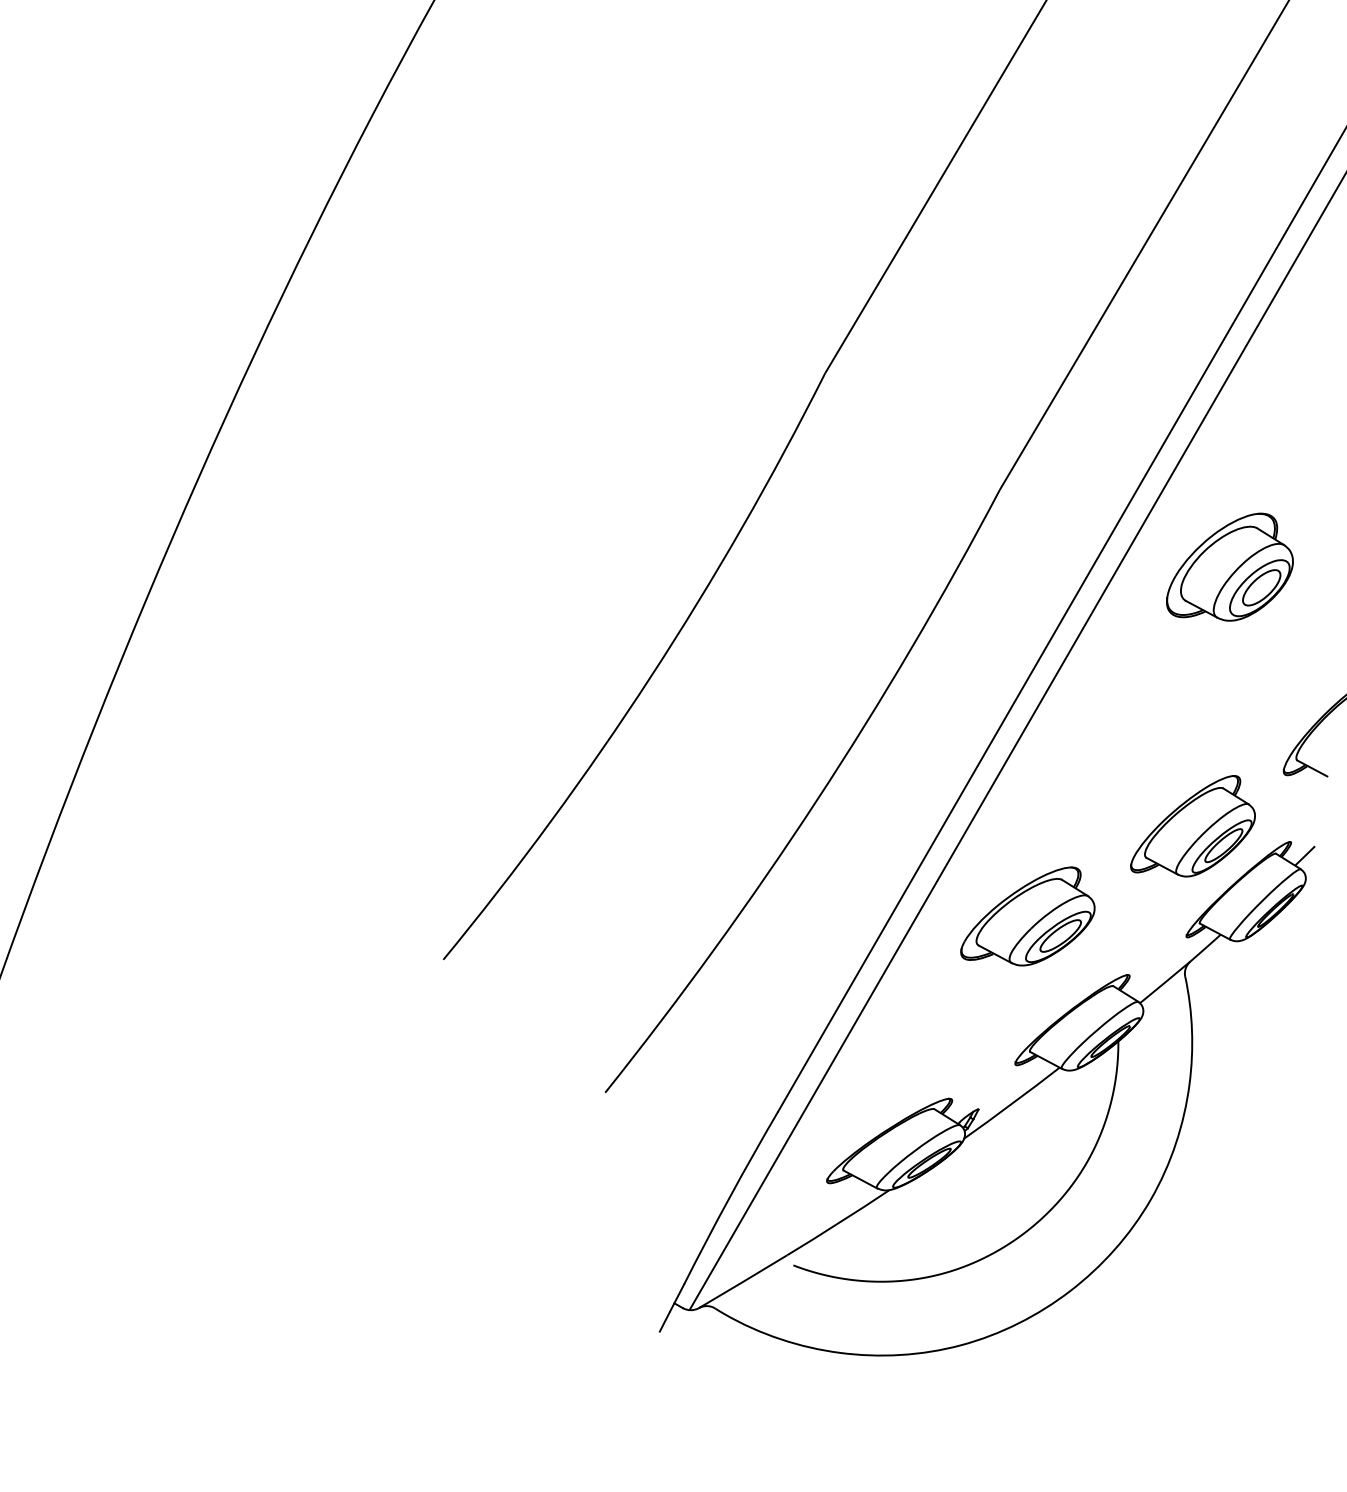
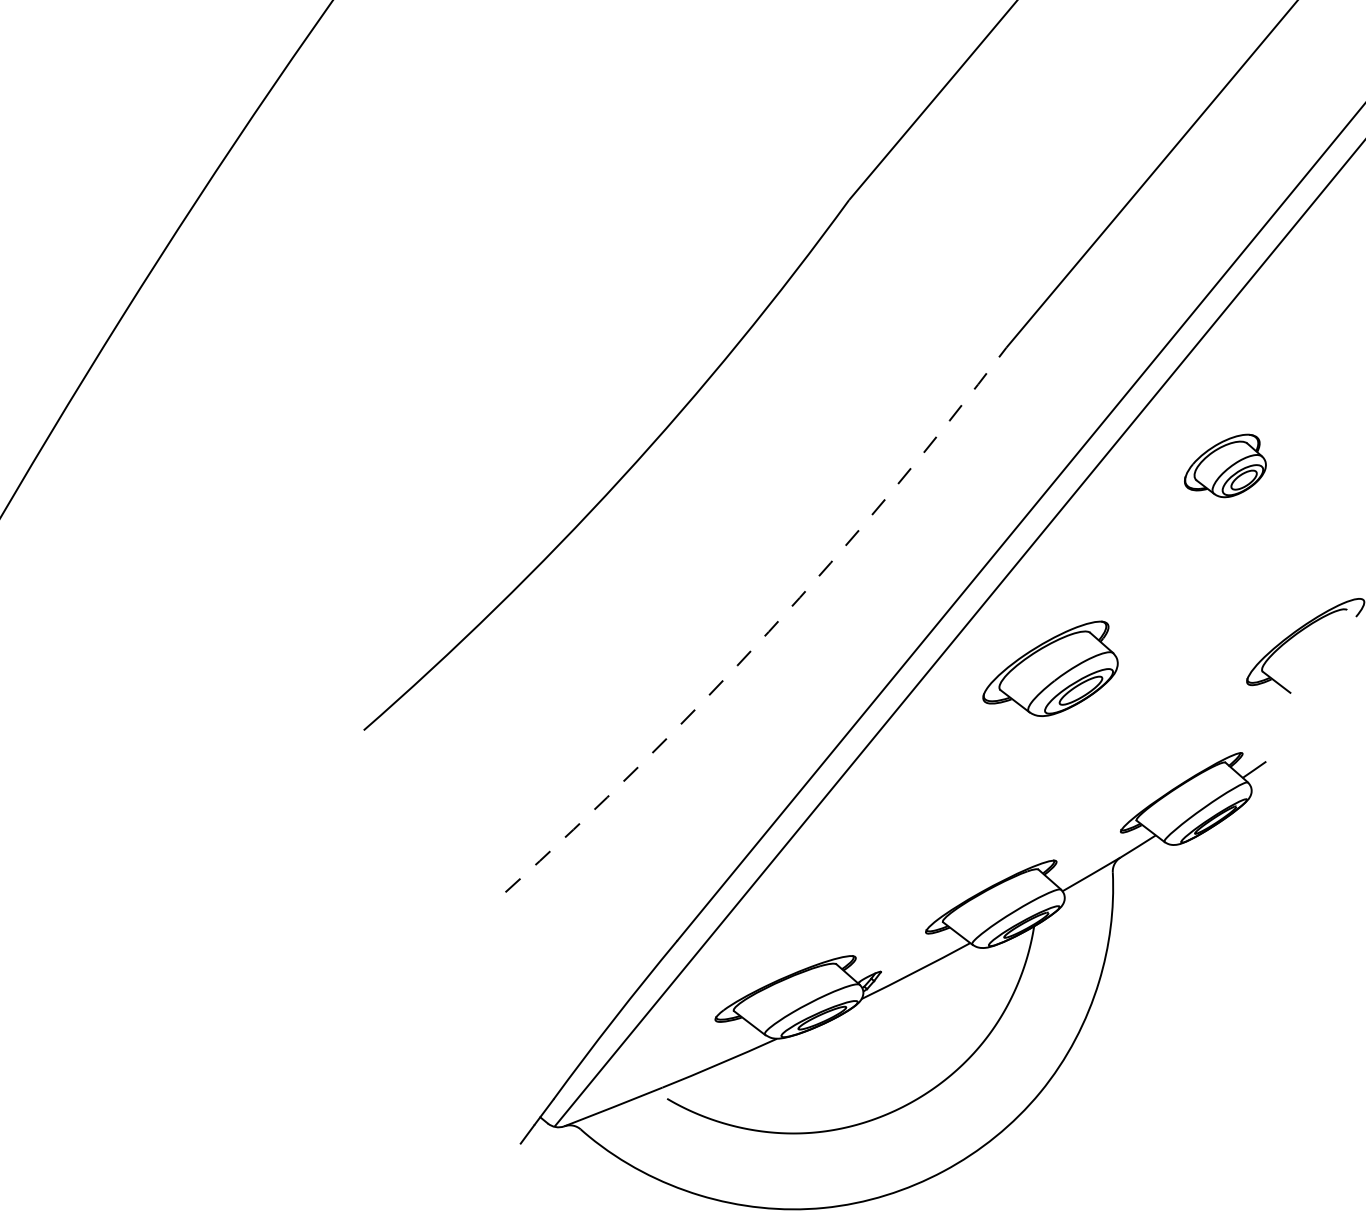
part: (1229, 566) -> (1226, 463), size x0.6
arc: (816, 800) -> (768, 631), solid -> dashed
part: (1192, 826) -> (1052, 666), moved
part: (1027, 916) -> (963, 784), removed

